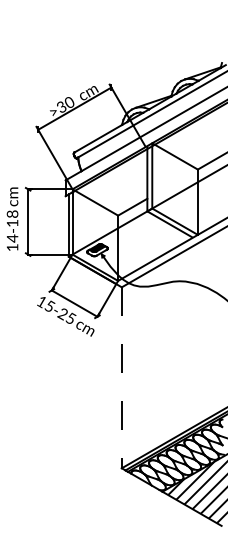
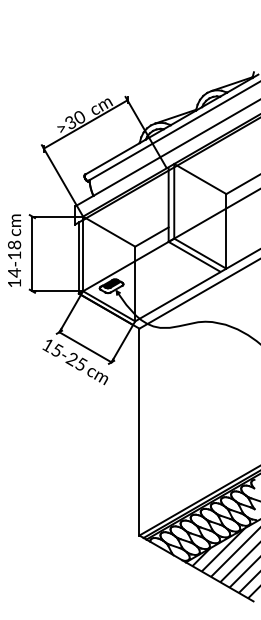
line: (121, 378) -> (139, 432), dashed -> solid

